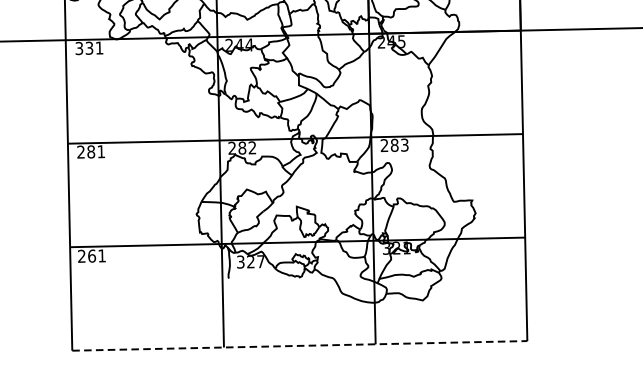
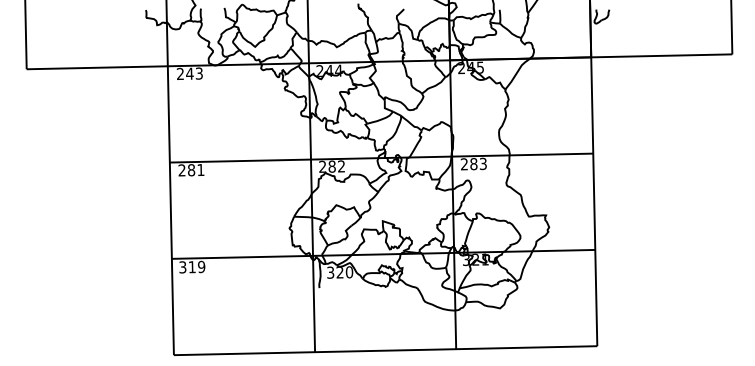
text: (89, 47) -> (189, 73), 331 -> 243
text: (92, 255) -> (192, 266), 261 -> 319
text: (260, 261) -> (349, 272), 327 -> 320
line: (299, 345) -> (385, 350), dashed -> solid

